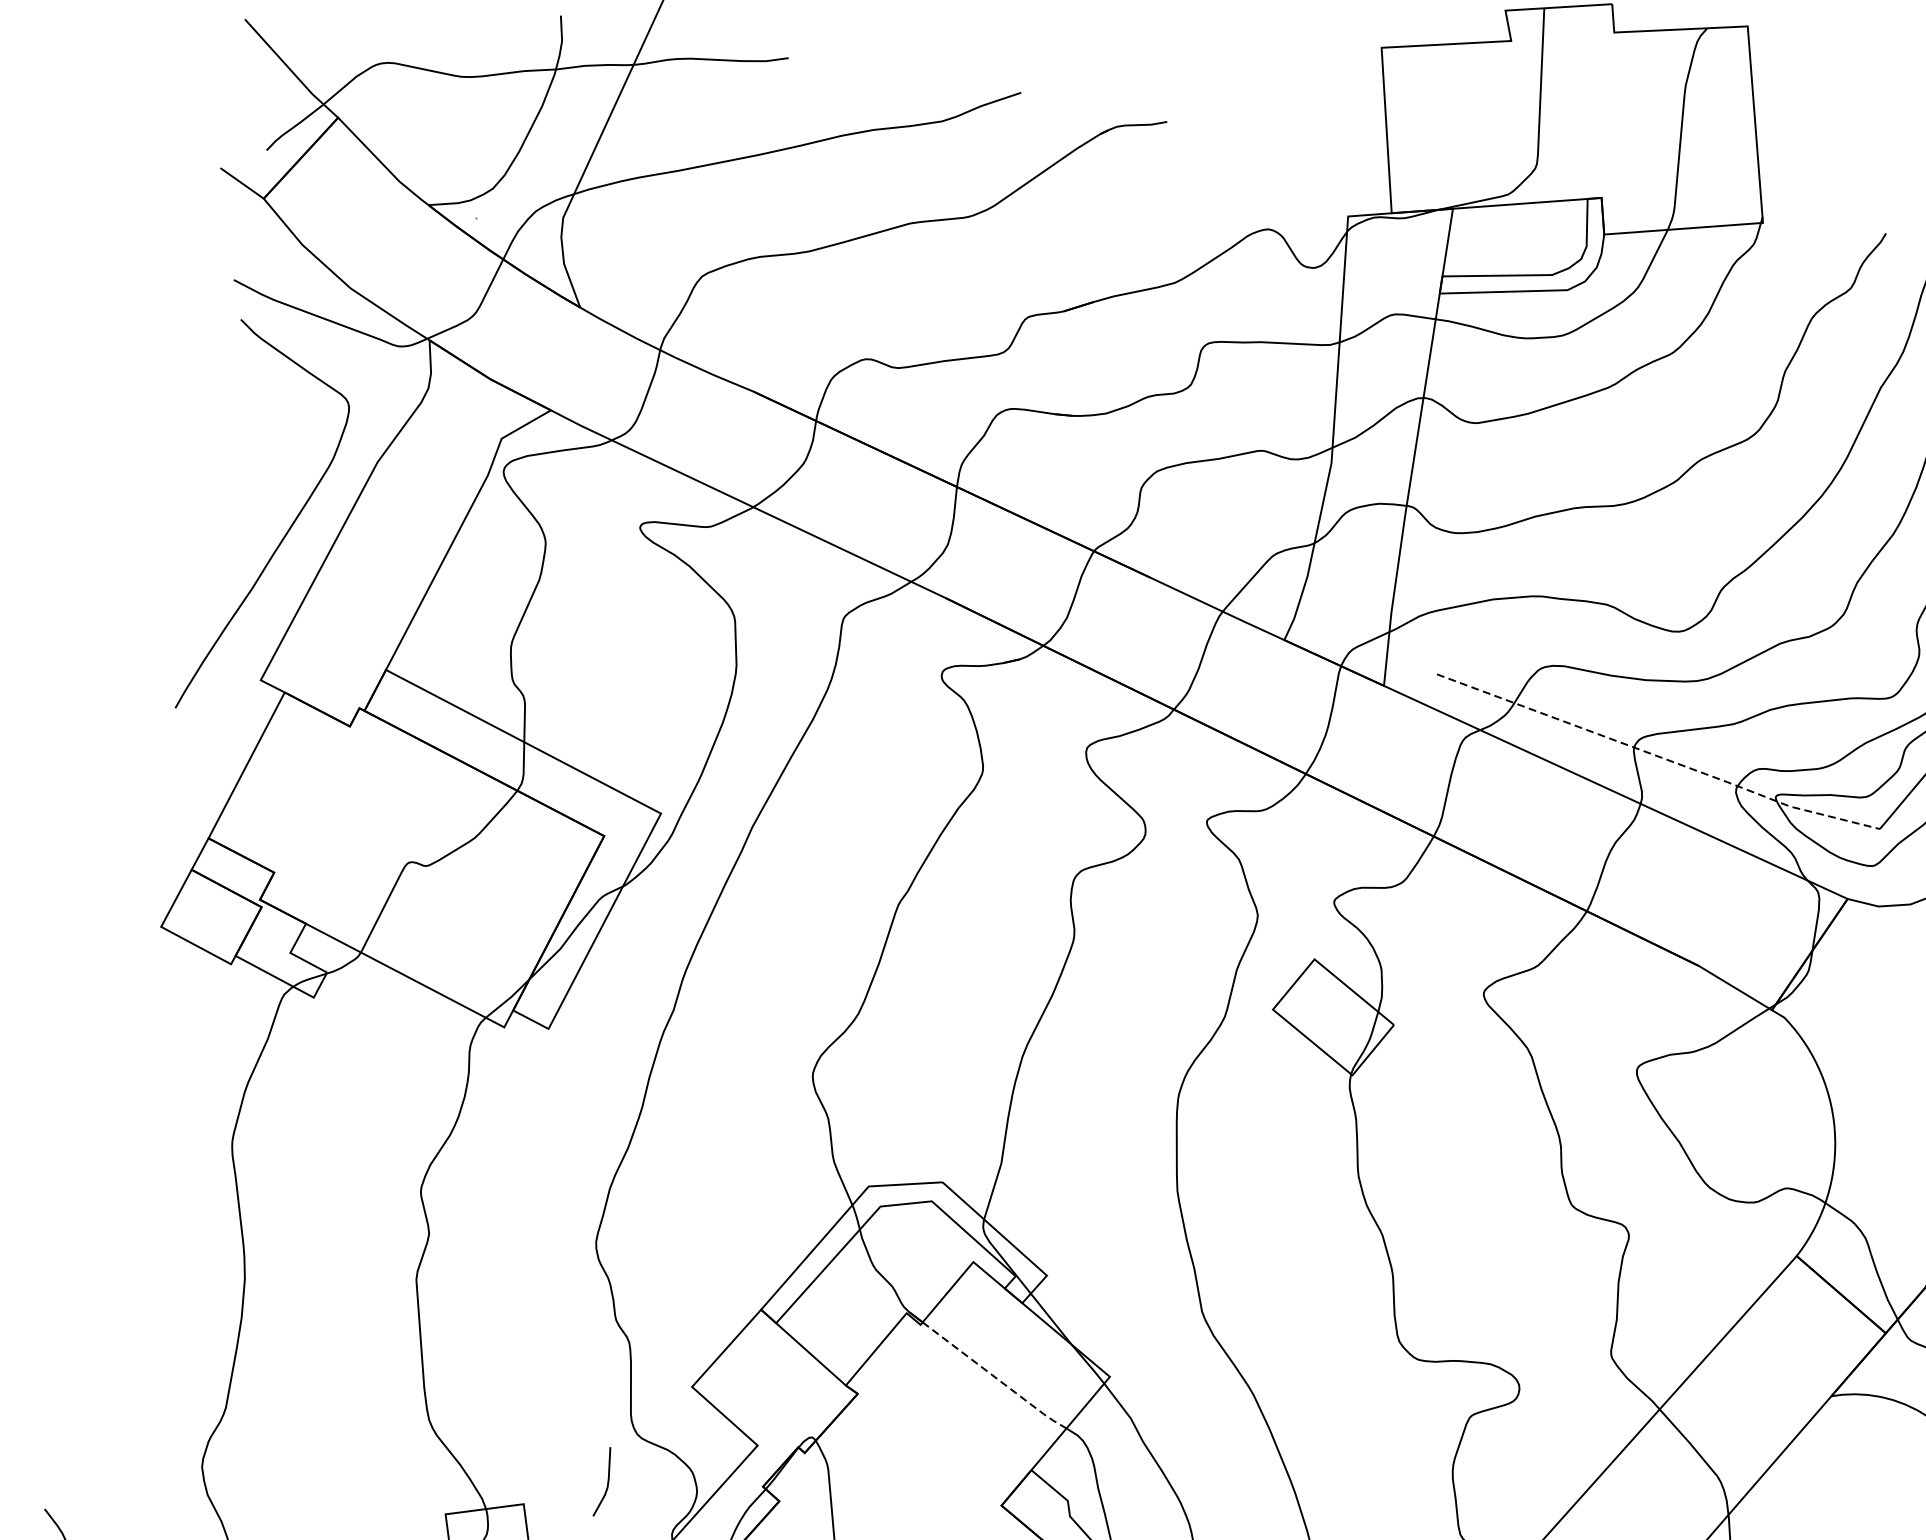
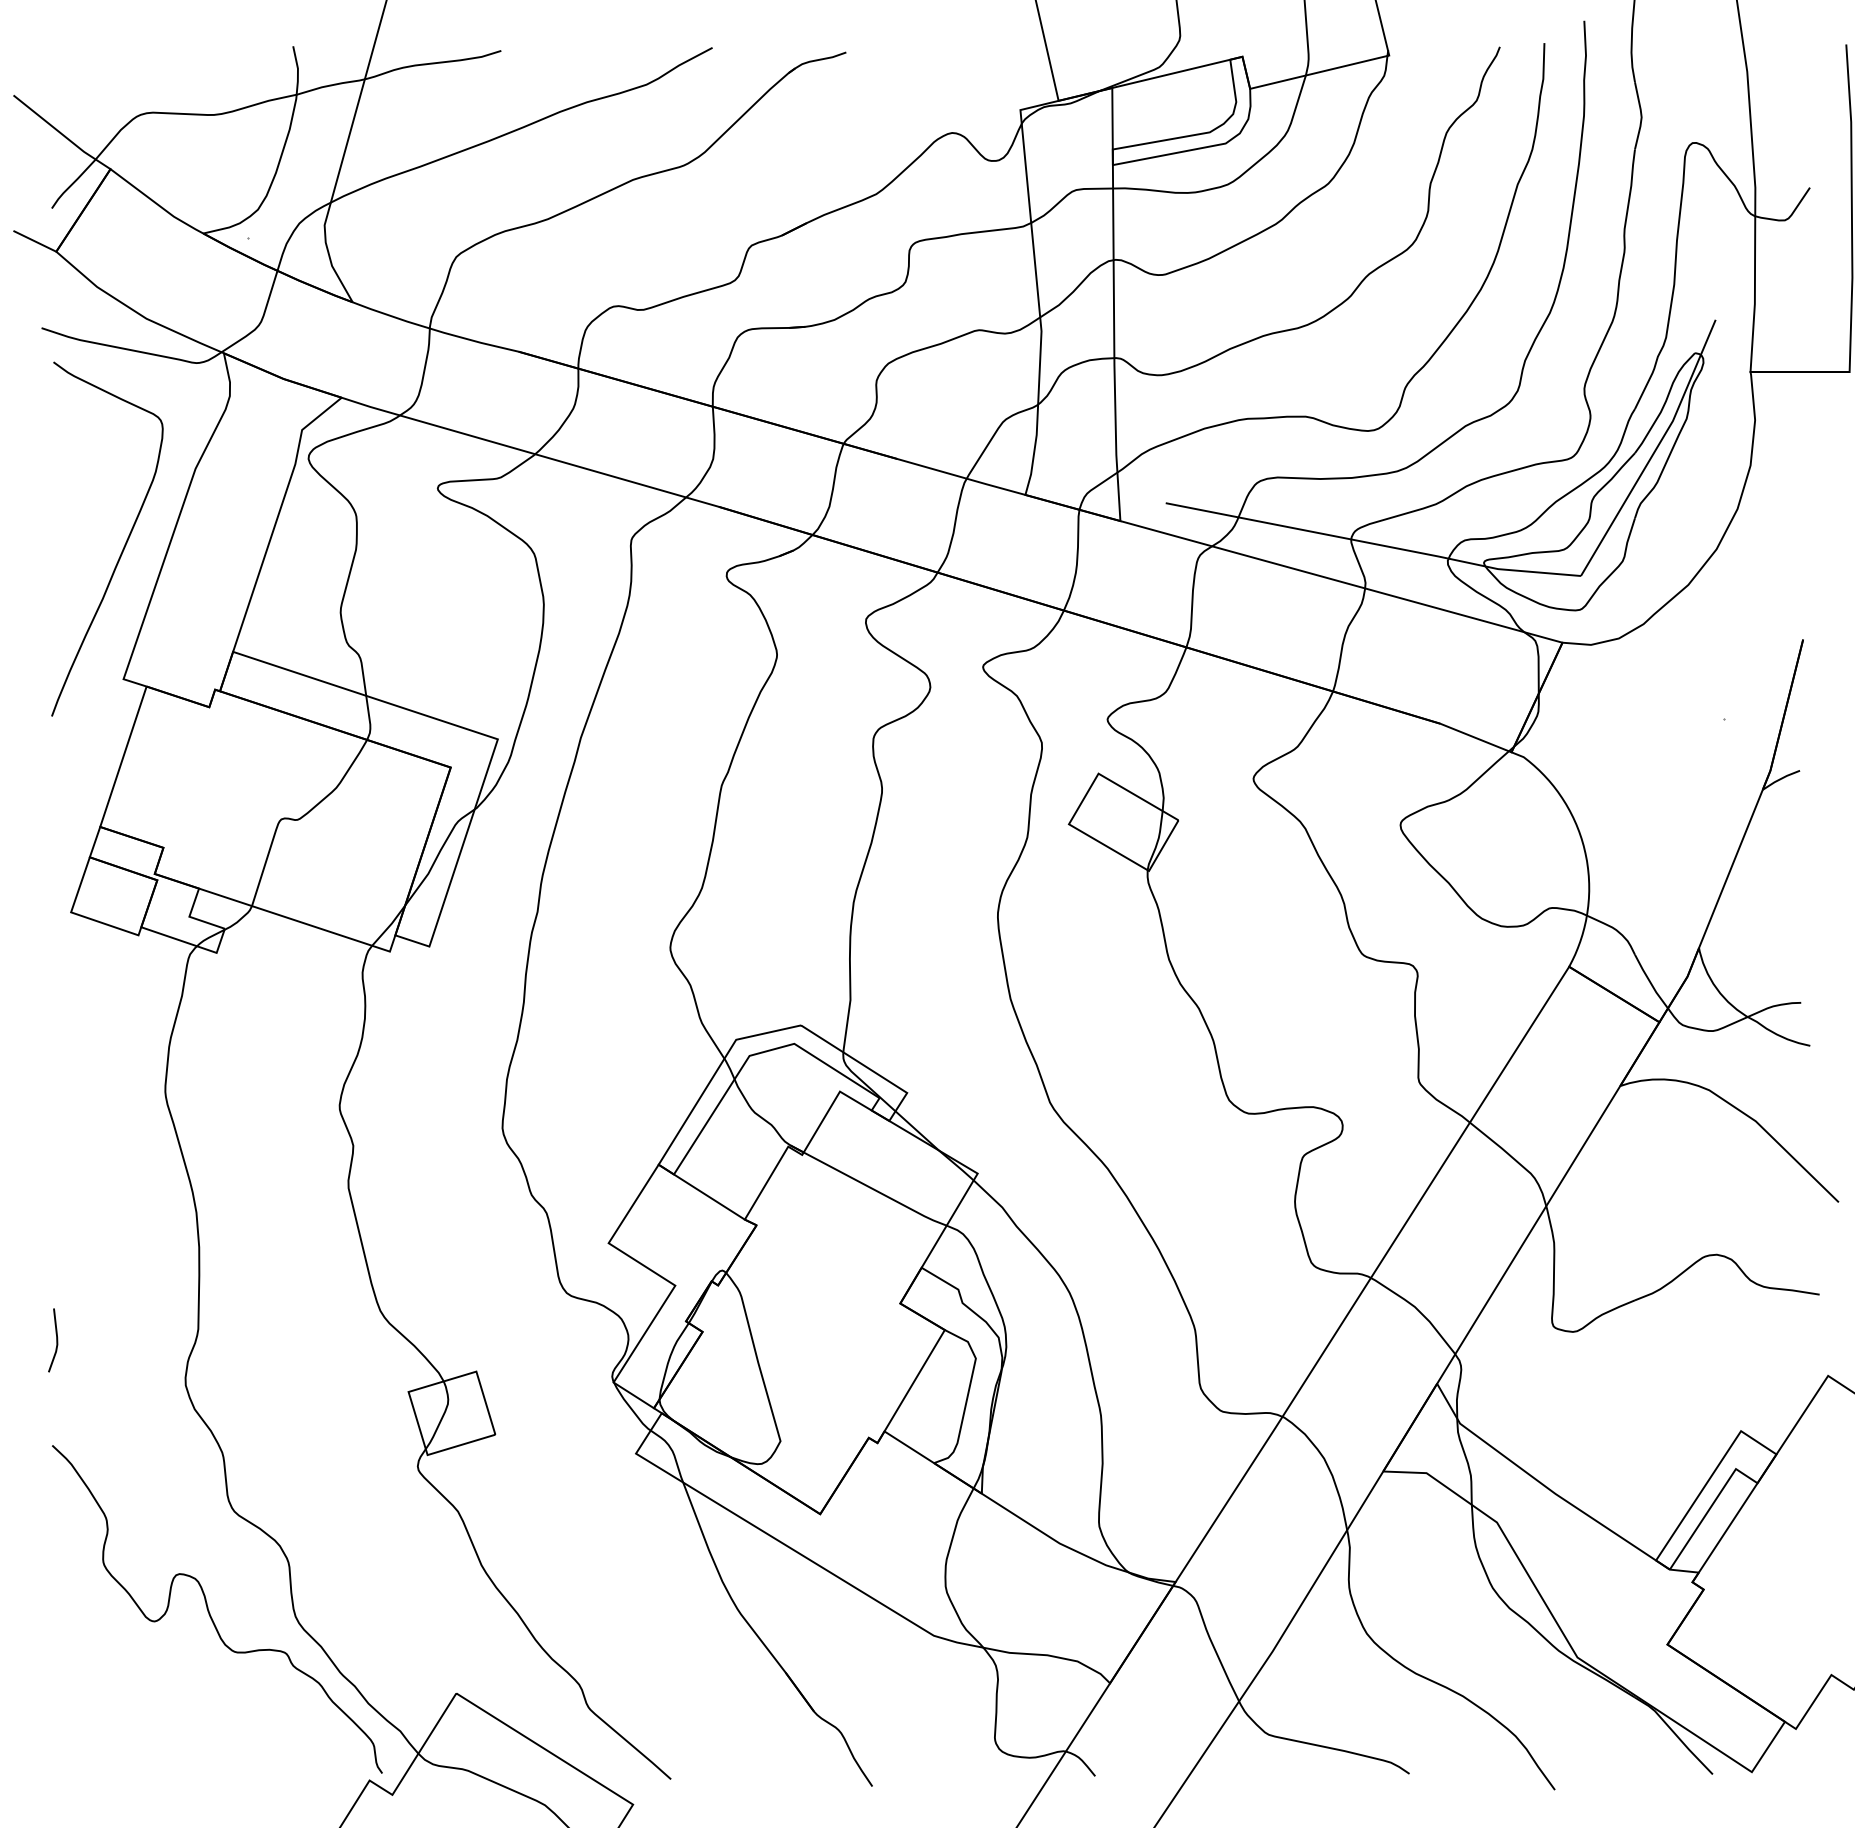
line: (1659, 756) -> (1374, 543), dashed -> solid
line: (995, 1377) -> (876, 1190), dashed -> solid
line: (607, 1482) -> (56, 1340), moved

